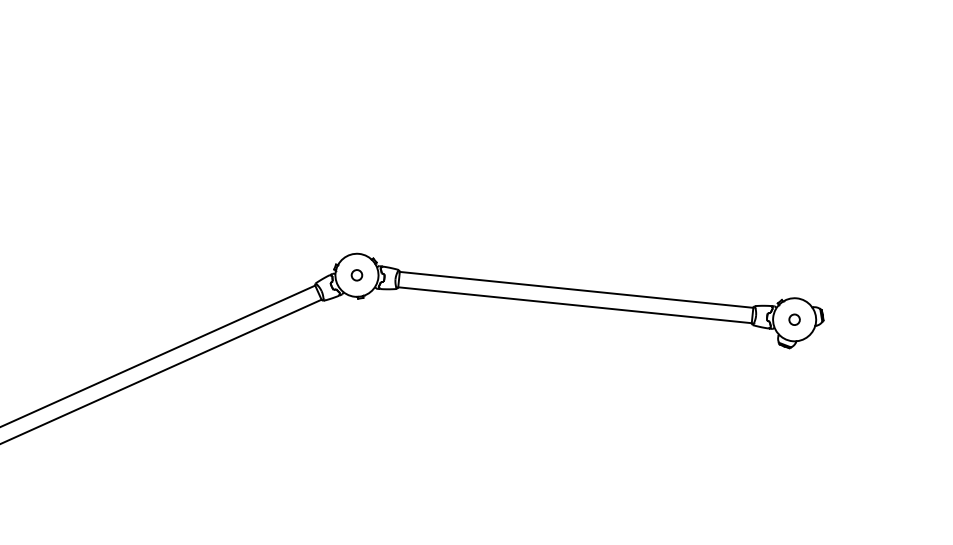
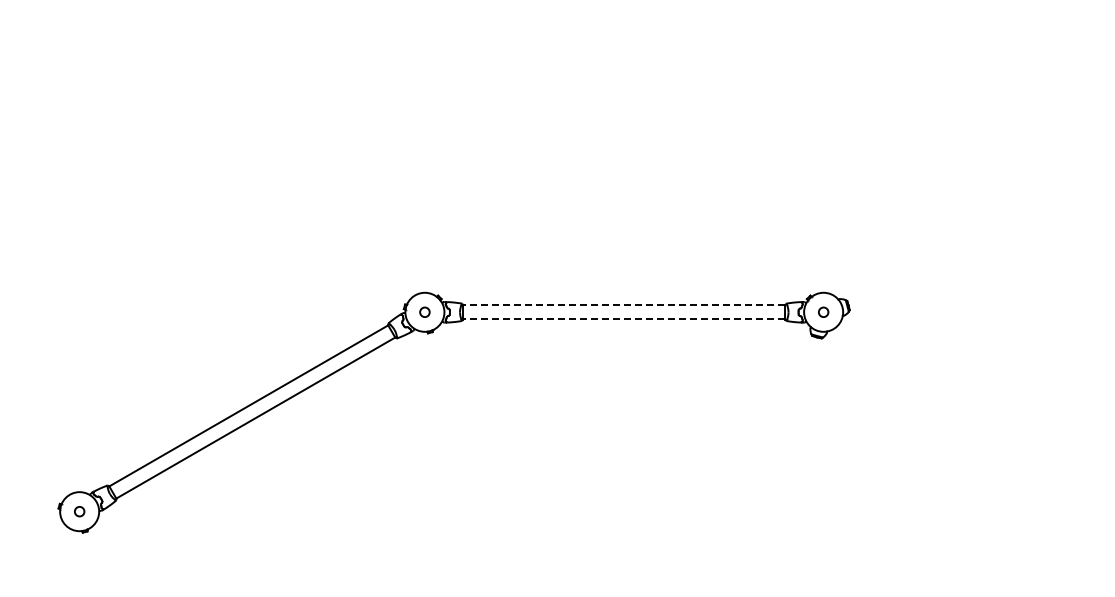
line: (575, 289) -> (623, 305), solid -> dashed
line: (574, 305) -> (623, 319), solid -> dashed

